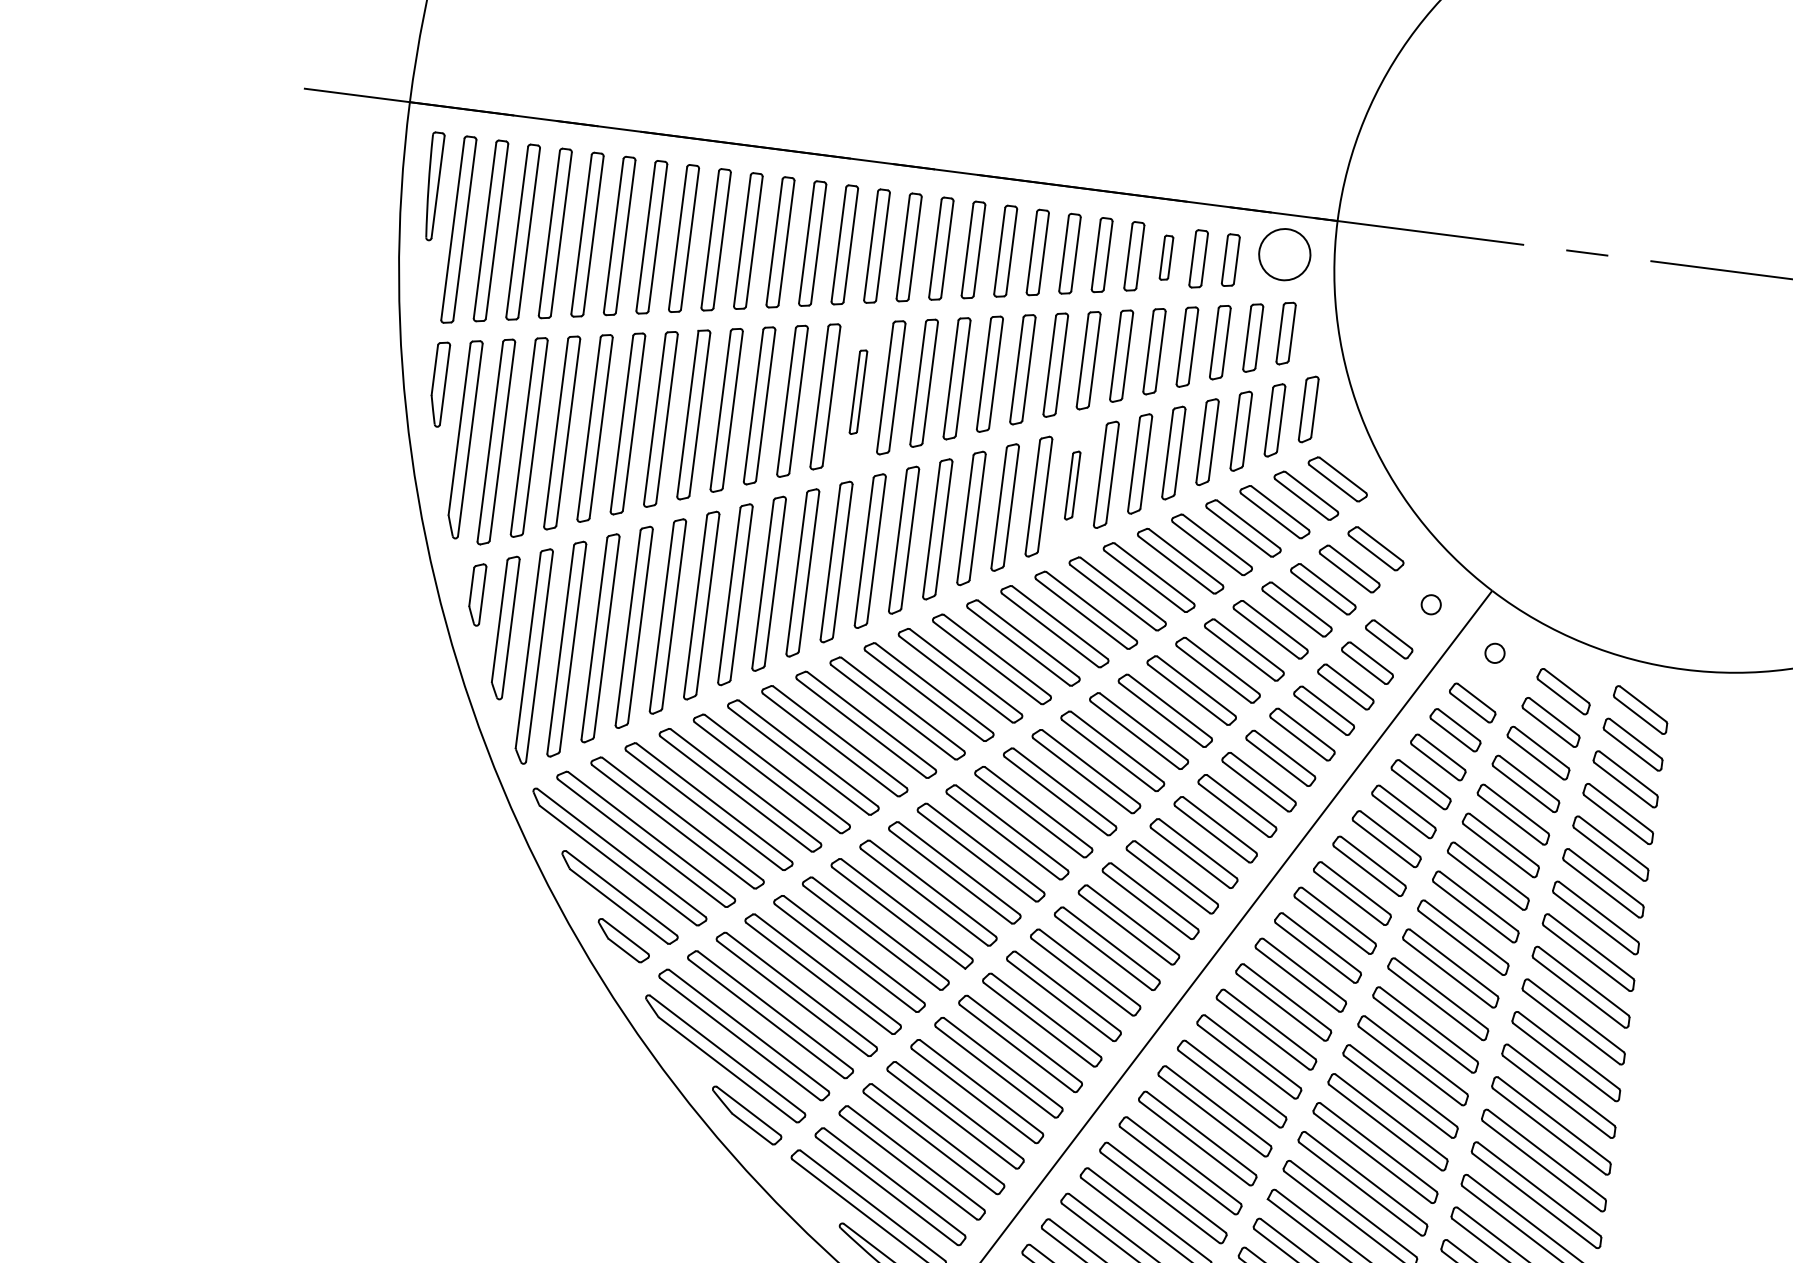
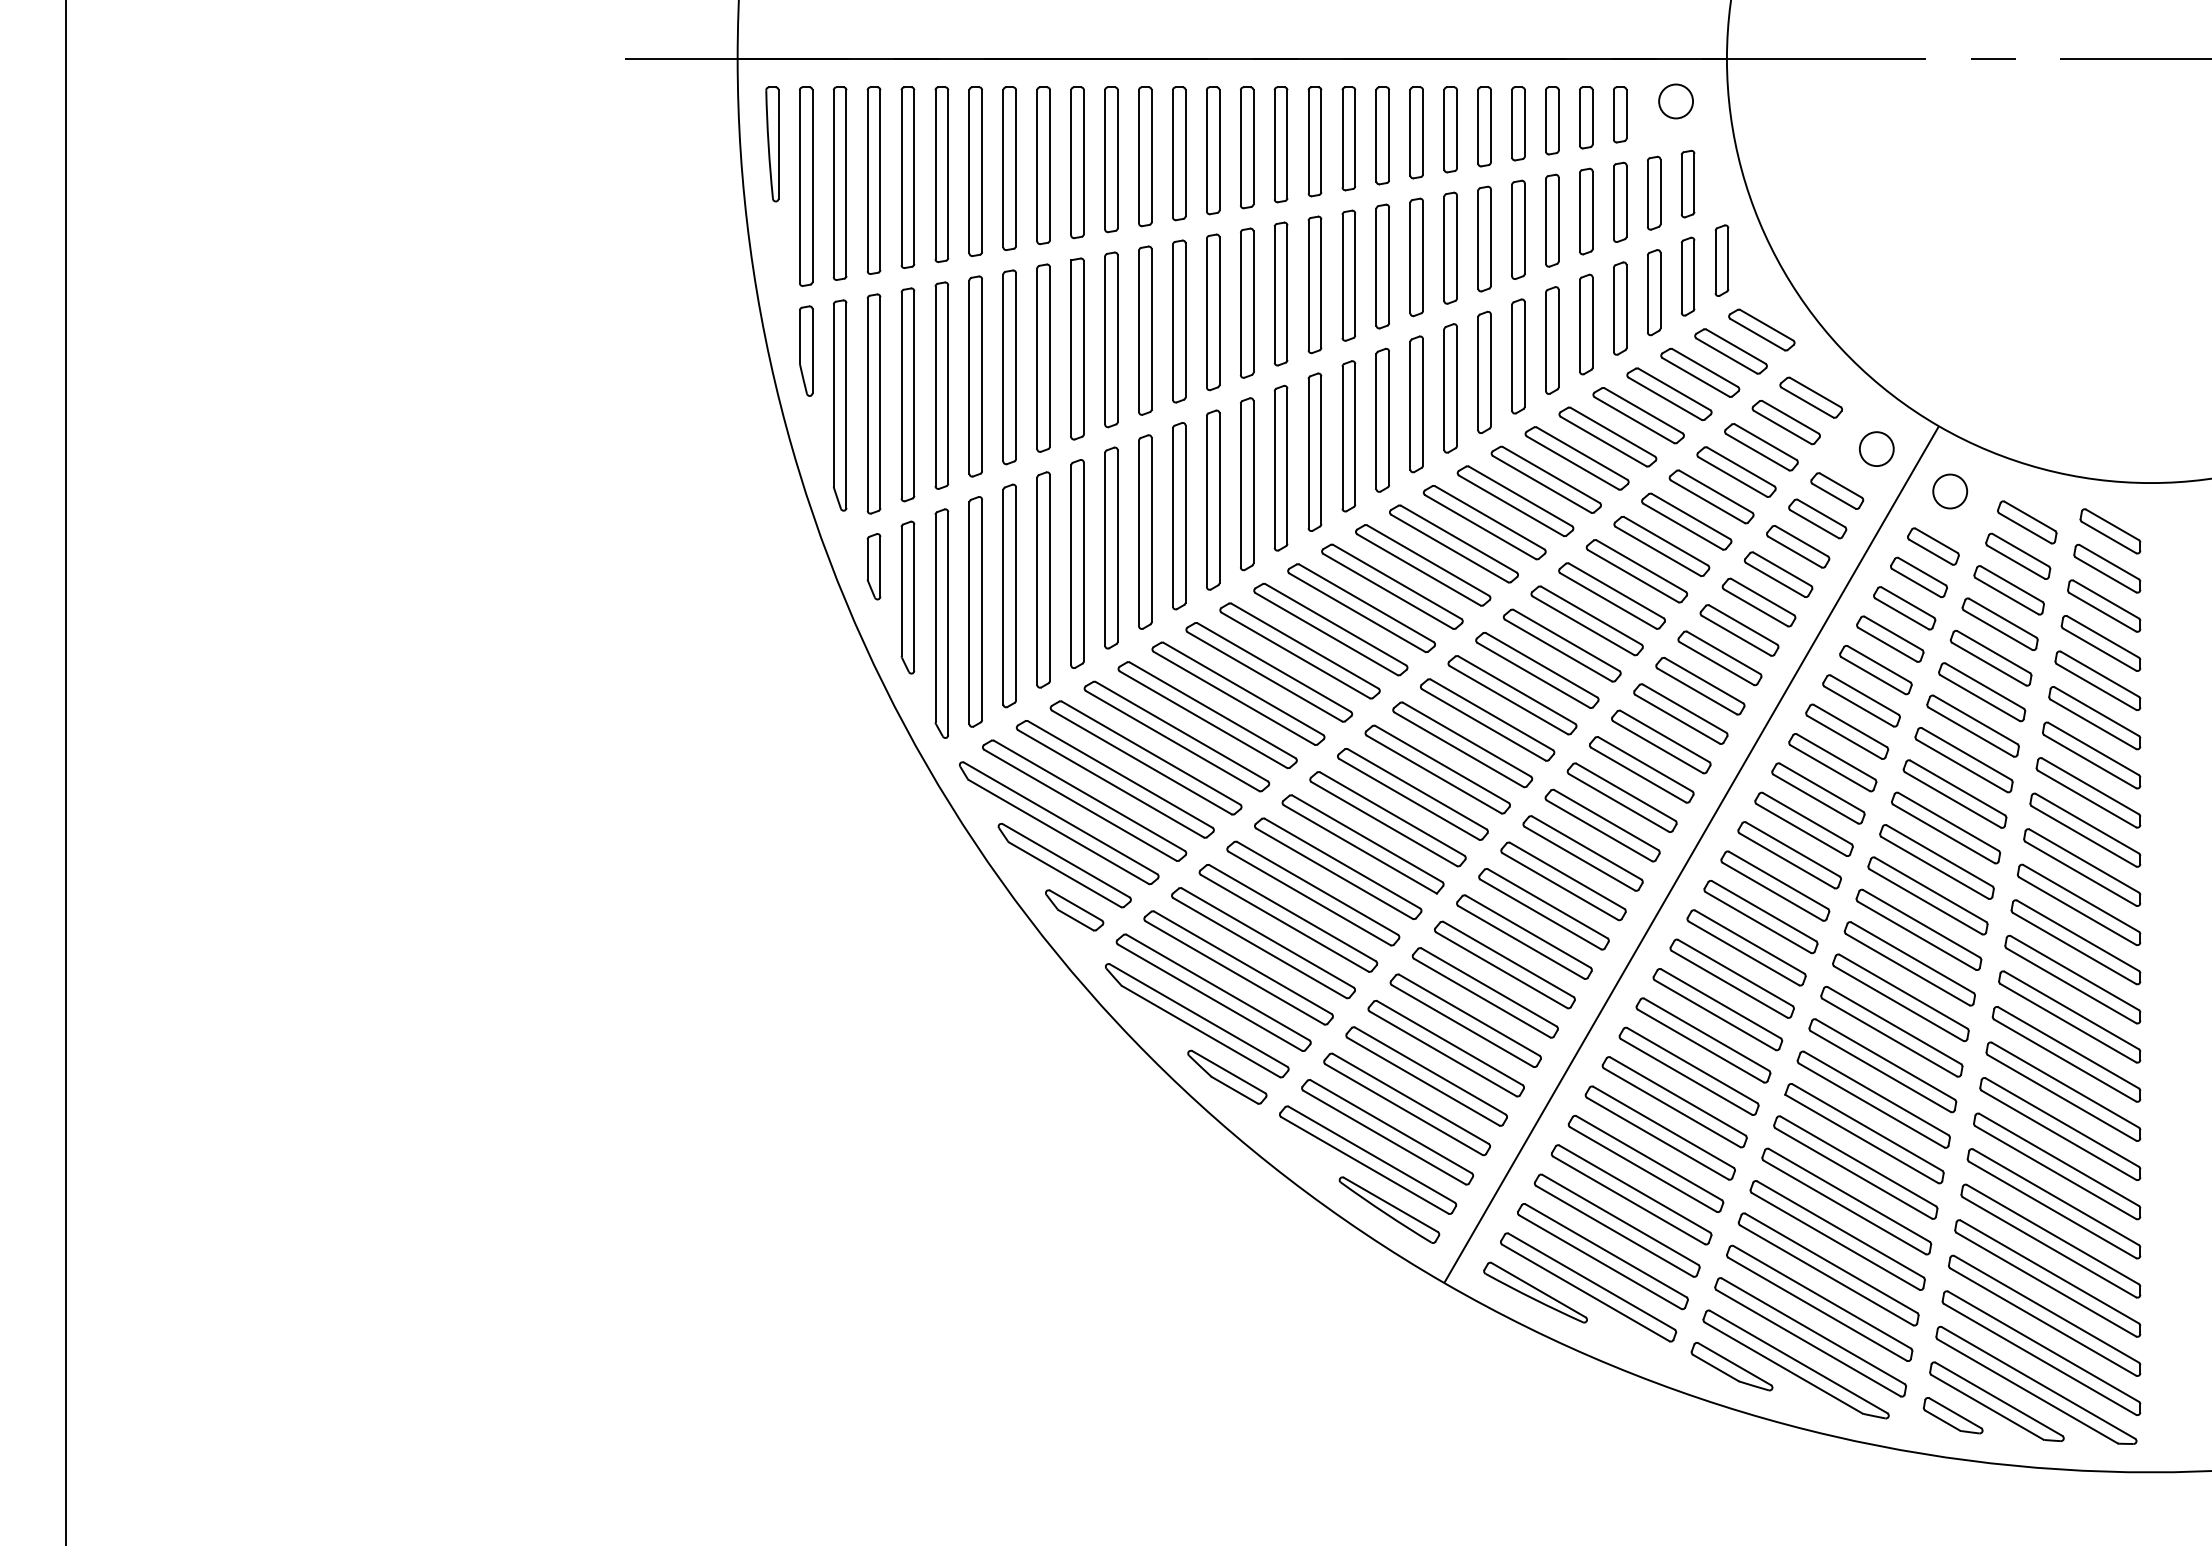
circle: (1285, 254) -> (1676, 101), size x0.62
part: (1166, 257) -> (1552, 120), size x1.43
part: (858, 391) -> (1247, 302), size x1.67
part: (1072, 484) -> (1484, 371), size x1.67
circle: (1430, 605) -> (1876, 449), size x1.67
circle: (1495, 653) -> (1950, 491), size x1.67

